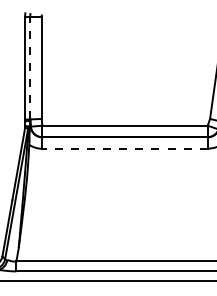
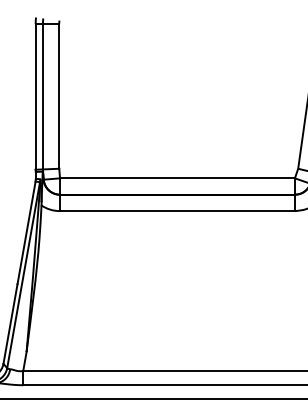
line: (30, 67) -> (43, 95), dashed -> solid
line: (125, 148) -> (178, 210), dashed -> solid

